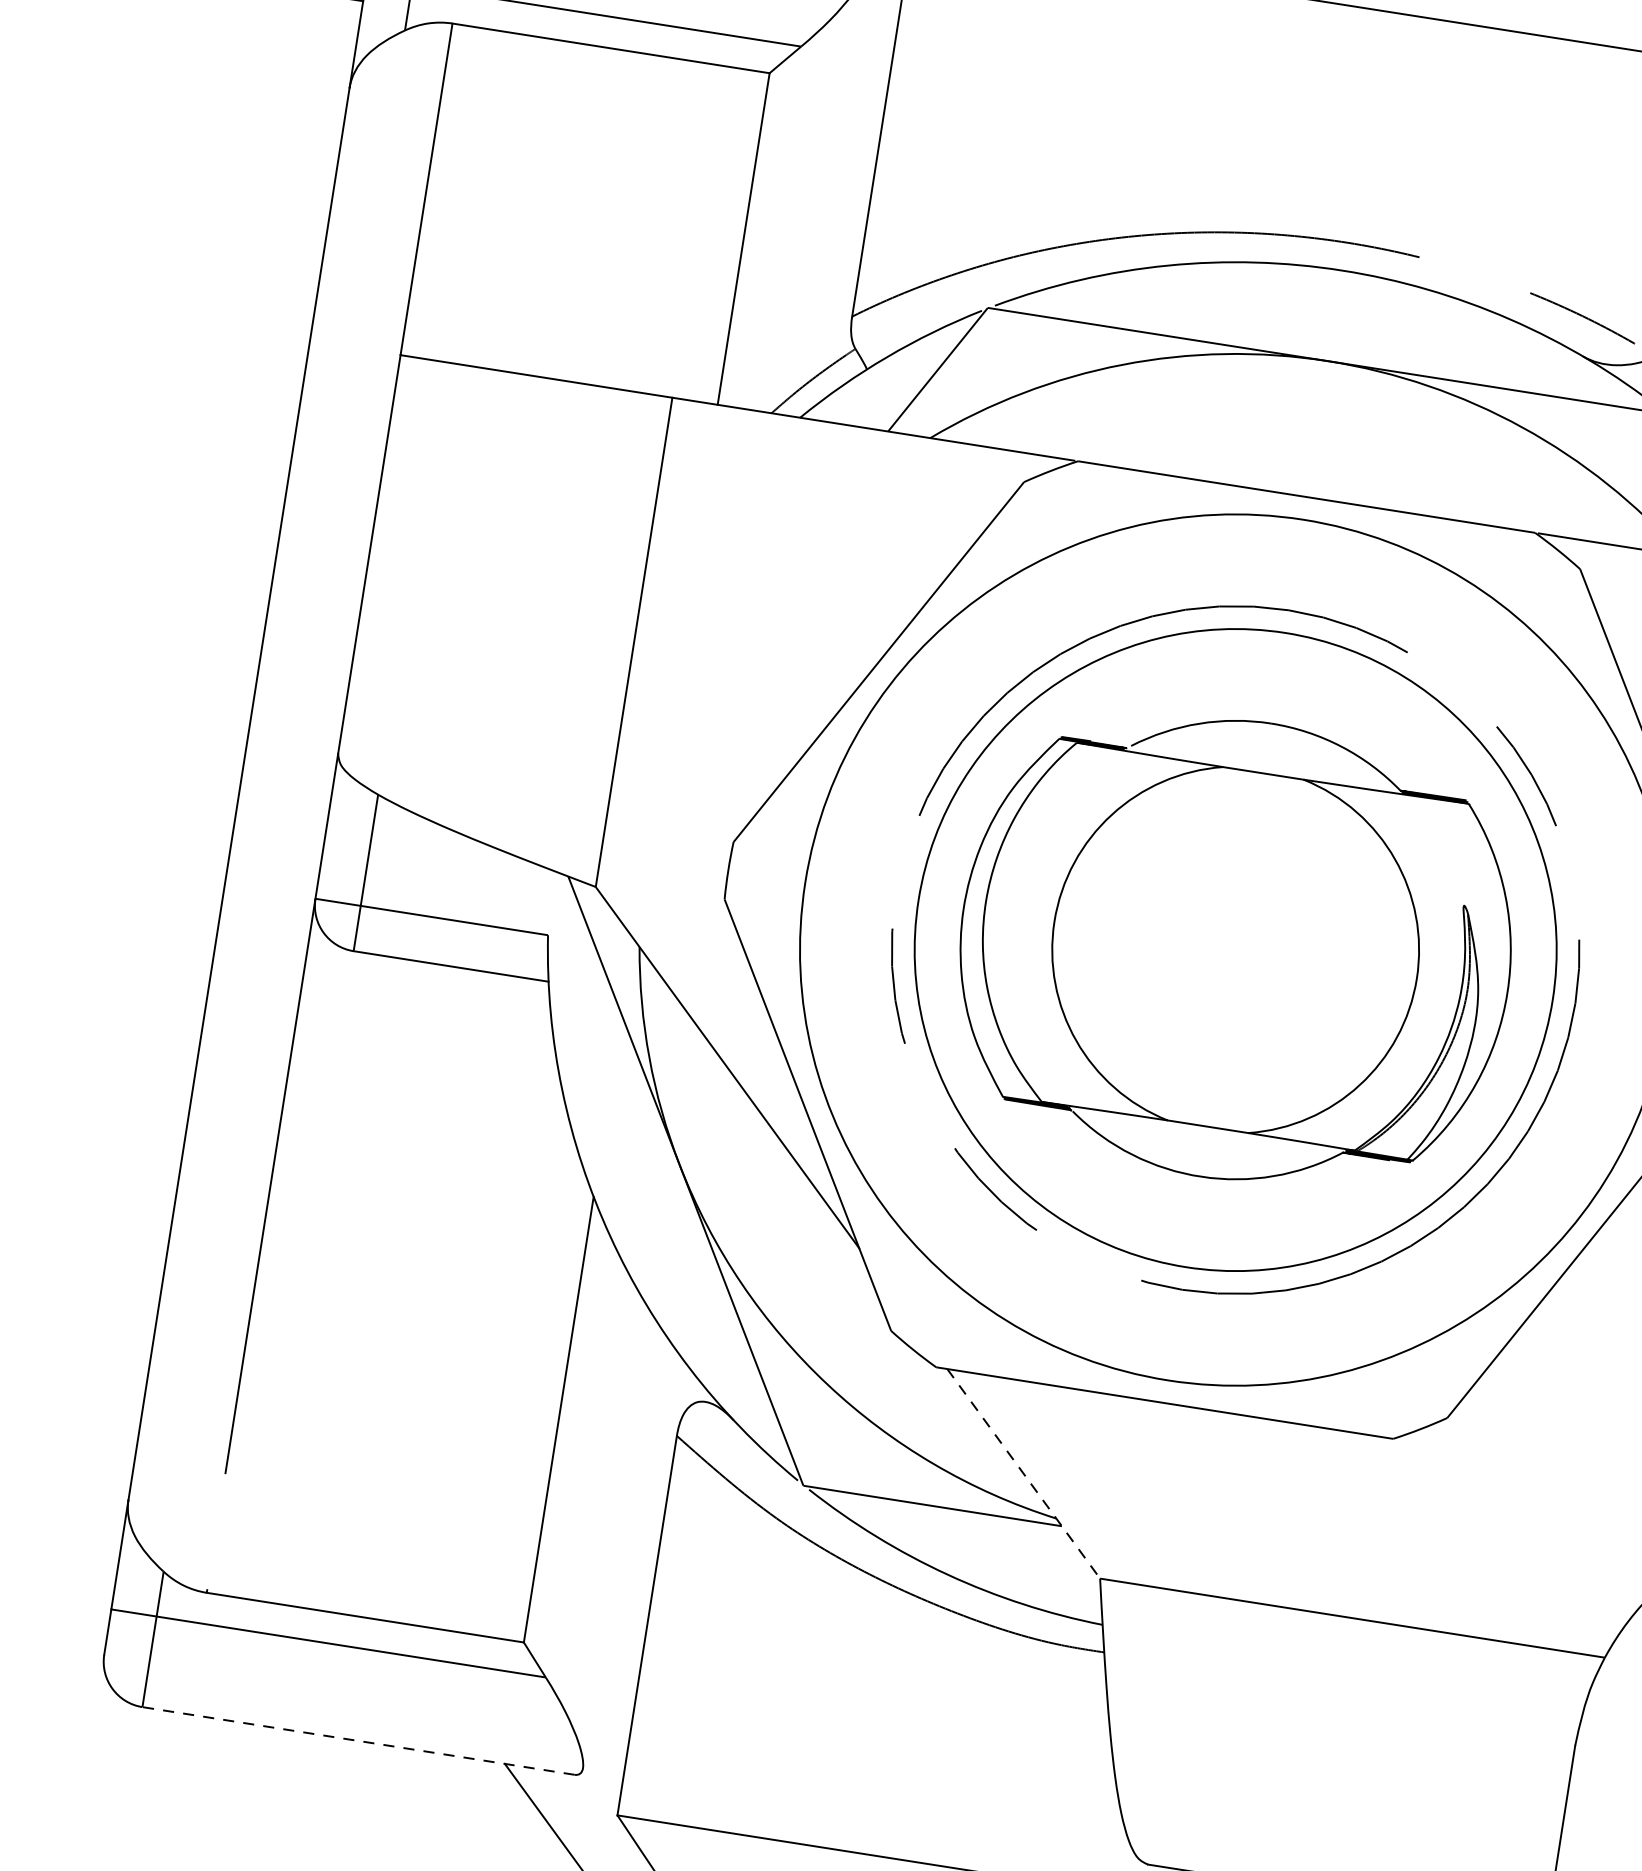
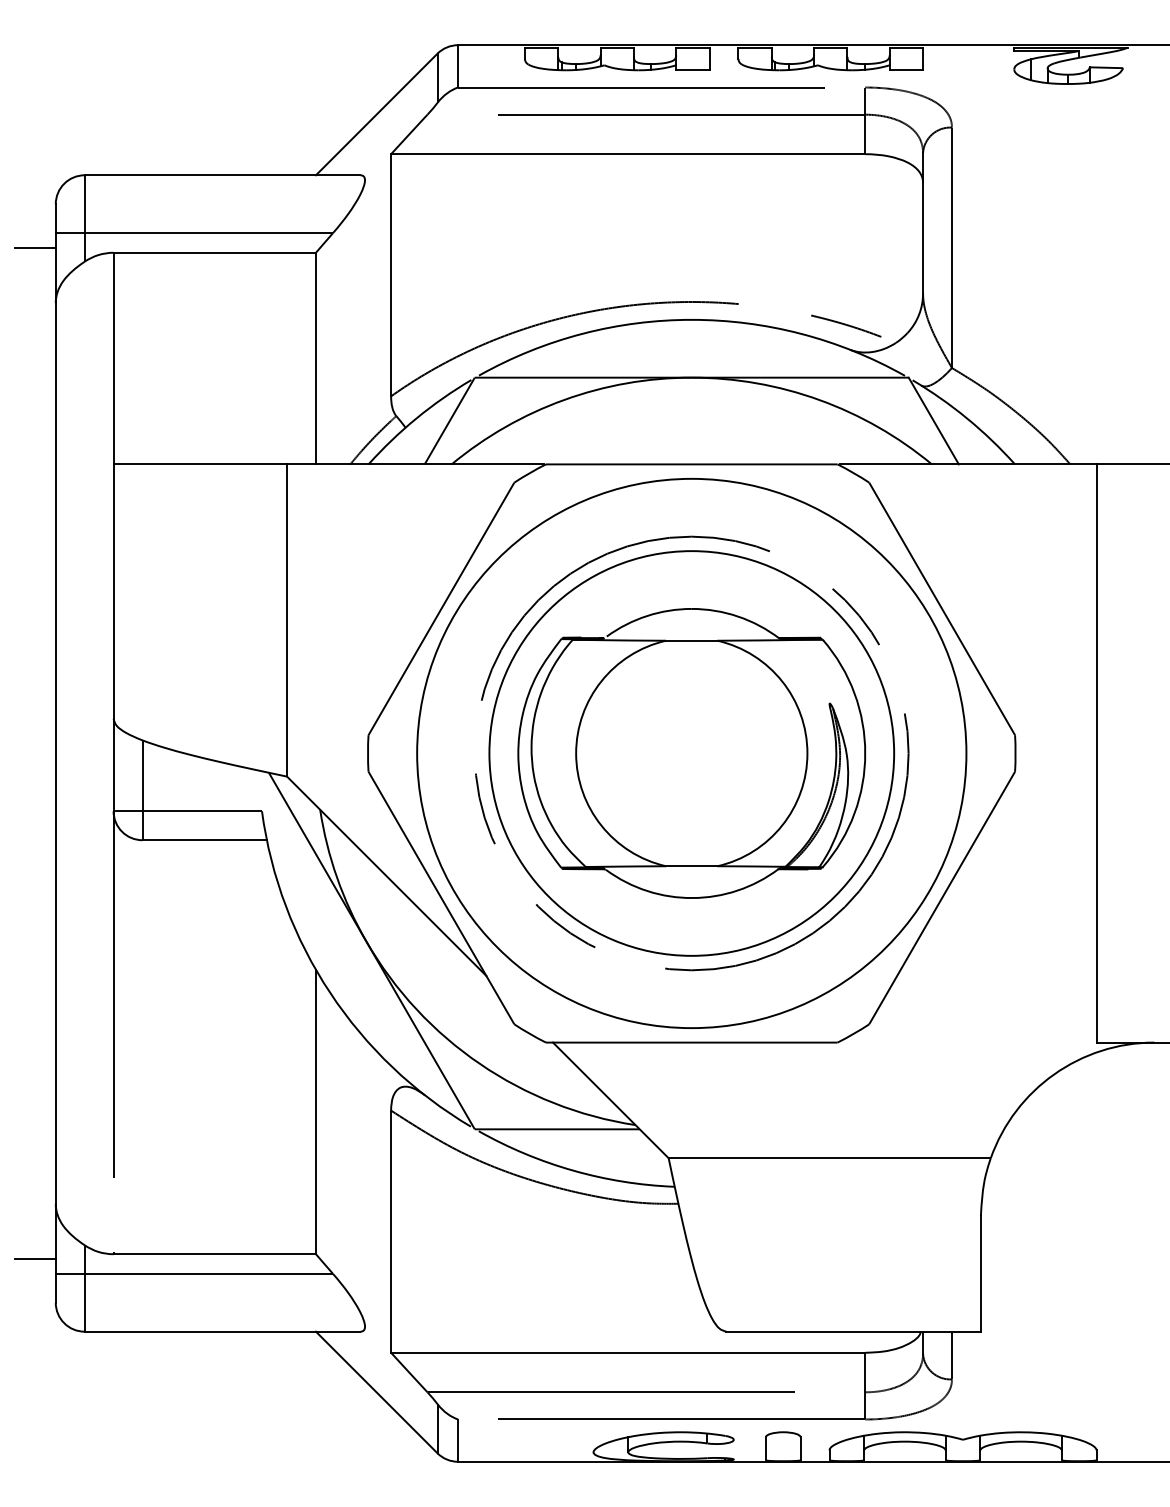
line: (1023, 1473) -> (610, 1100), dashed -> solid
line: (81, 1581) -> (34, 1259), added
line: (358, 1740) -> (222, 1331), dashed -> solid

